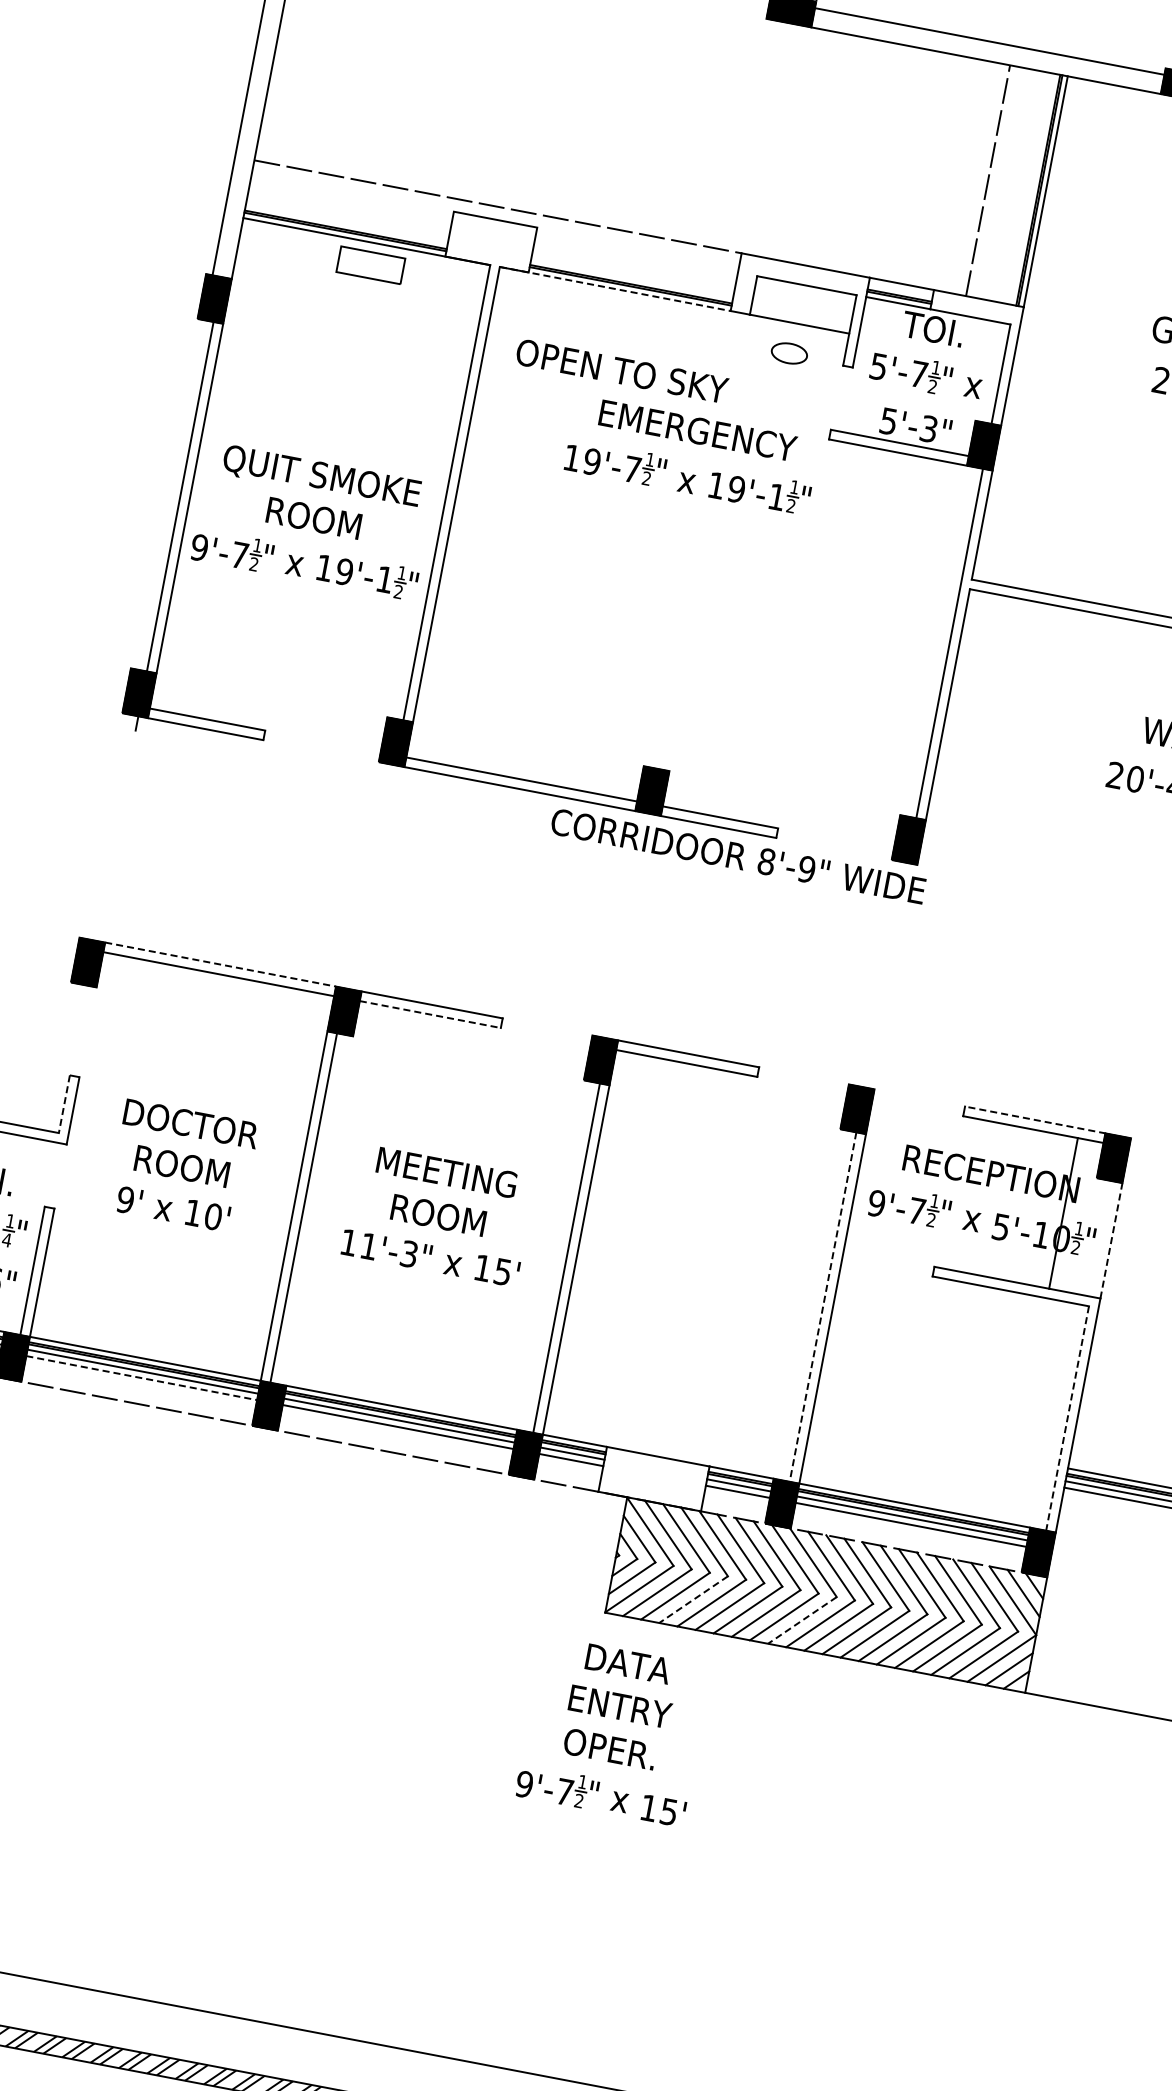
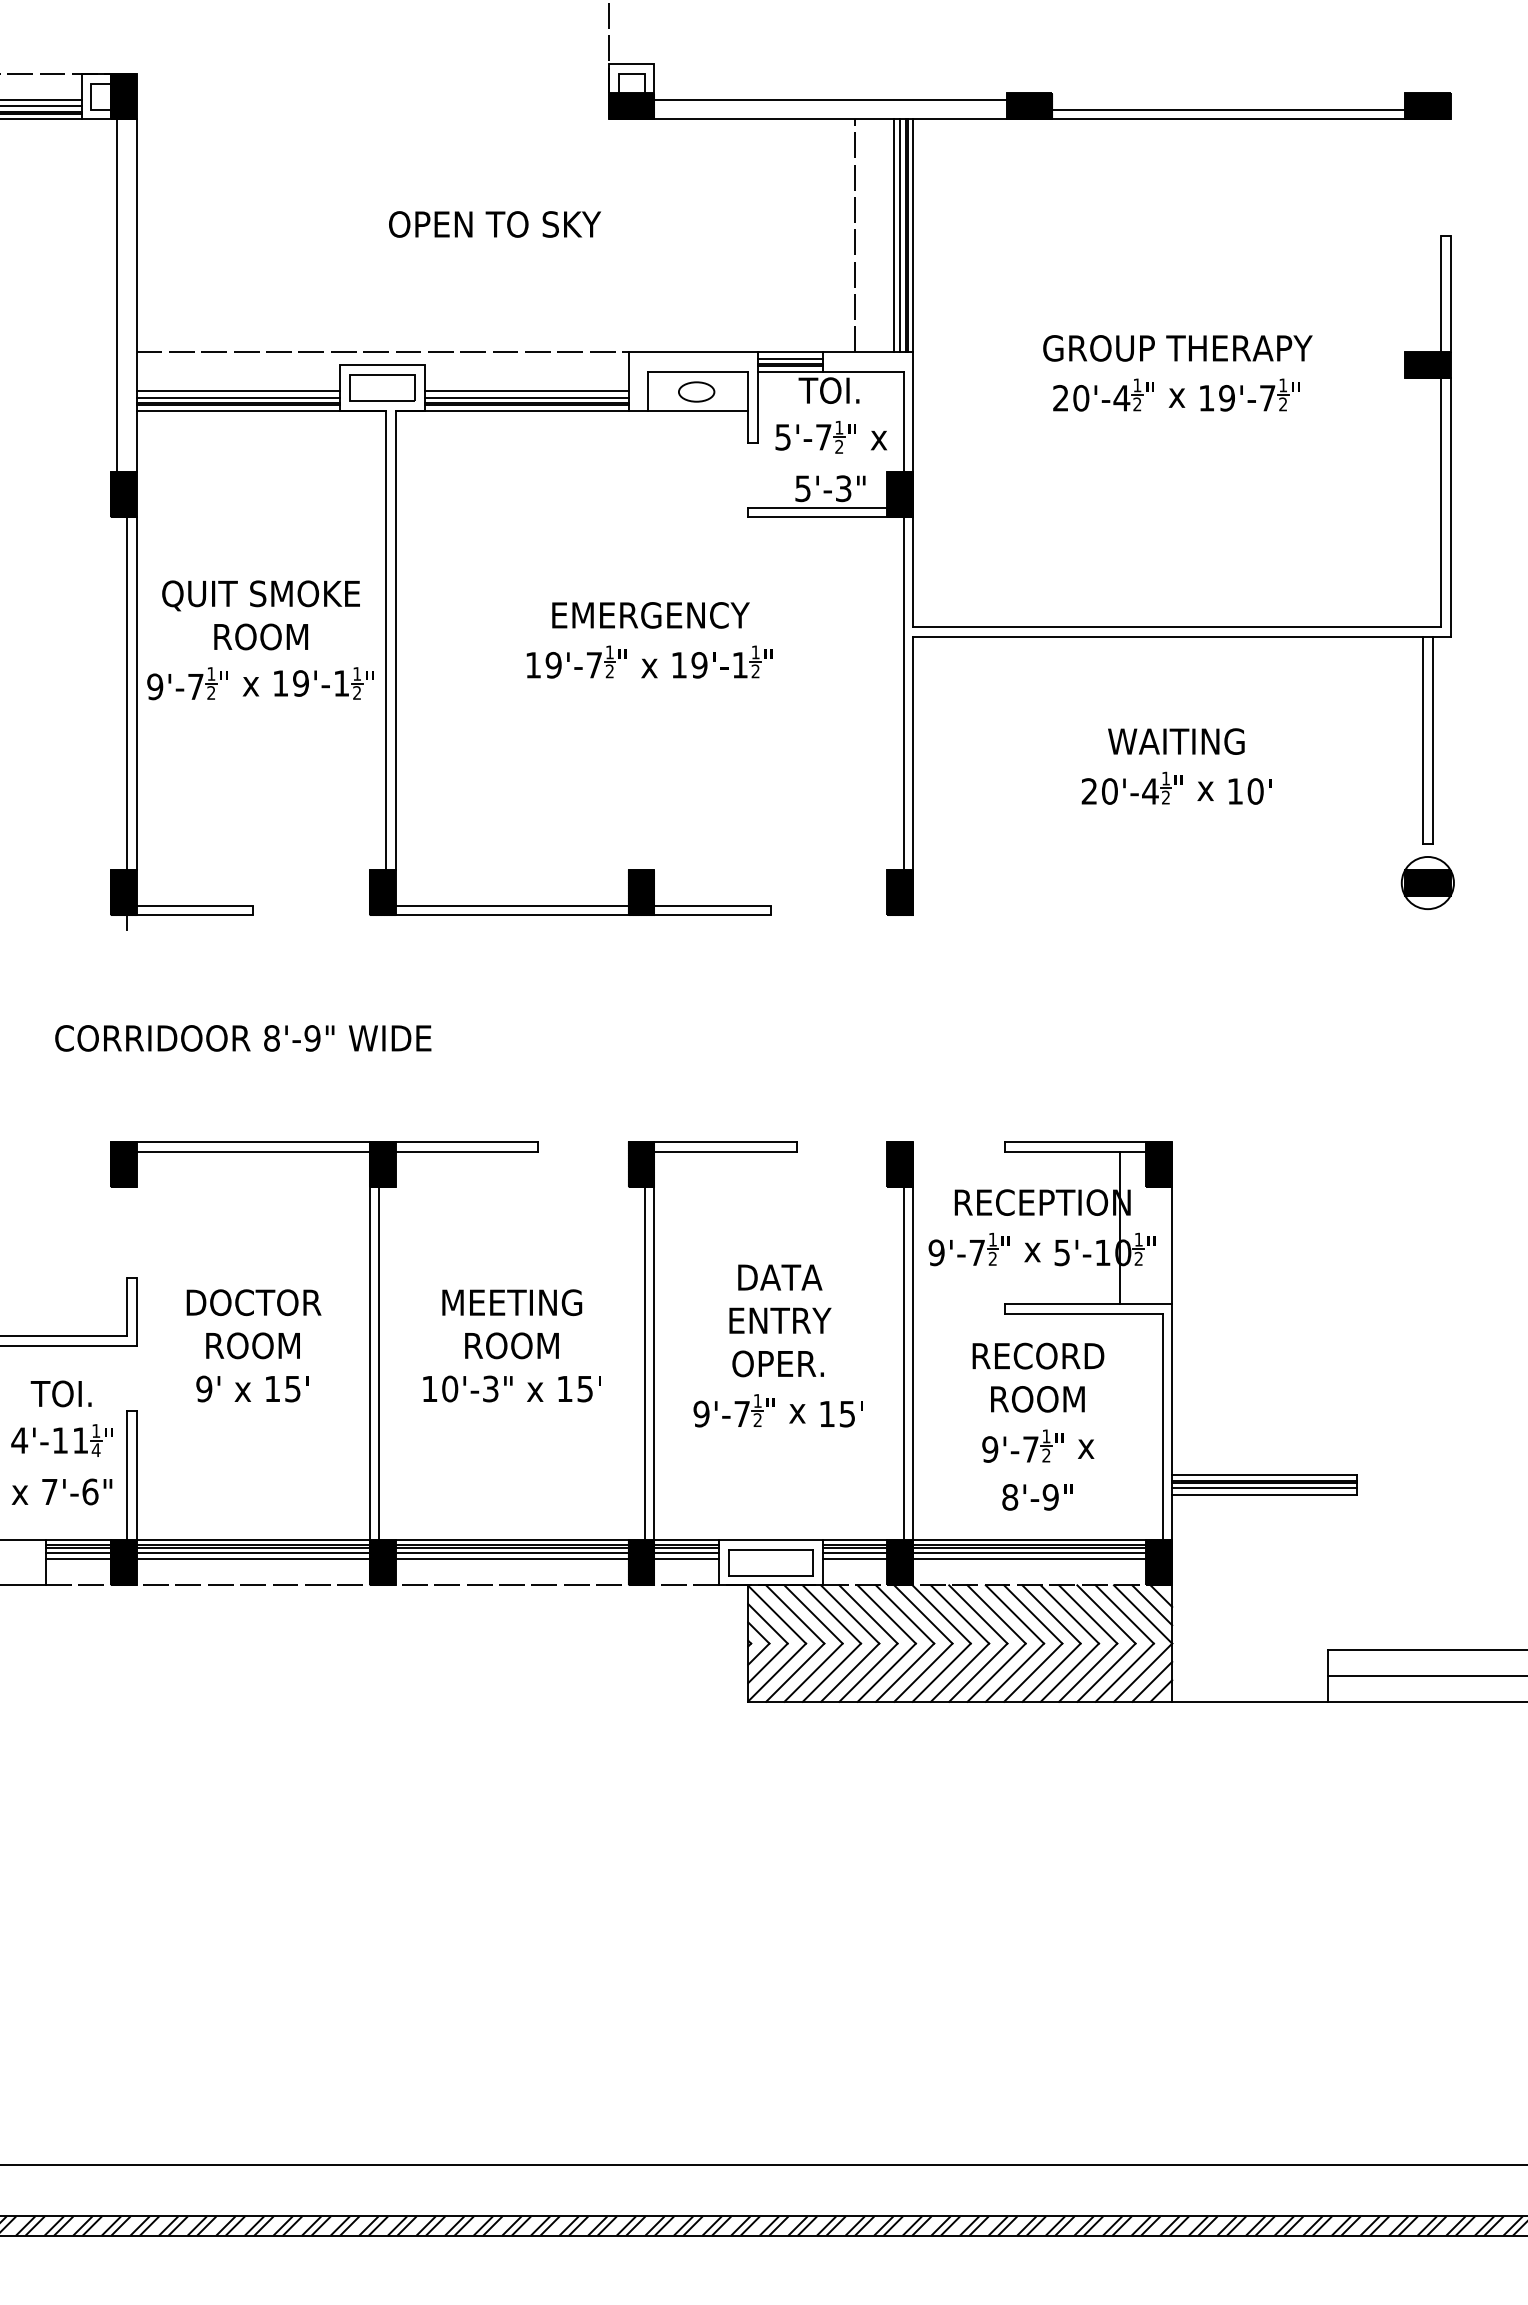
line: (1026, 187) -> (893, 235), added
line: (1033, 189) -> (900, 235), added
line: (347, 218) -> (238, 391), added
line: (346, 224) -> (238, 397), added
part: (370, 264) -> (382, 387), moved
line: (633, 272) -> (526, 391), added
line: (632, 278) -> (526, 397), added
line: (615, 289) -> (512, 410), dashed -> solid
line: (899, 289) -> (789, 358), added
part: (789, 352) -> (696, 391), moved
text: (622, 371) -> (495, 224), moved
part: (694, 443) -> (649, 628), moved
part: (312, 521) -> (260, 640), moved
text: (738, 856) -> (243, 1038), moved
line: (221, 964) -> (253, 1141), dashed -> solid
line: (431, 1014) -> (467, 1151), dashed -> solid
line: (63, 1104) -> (126, 1307), dashed -> solid
line: (1035, 1119) -> (1075, 1141), dashed -> solid
text: (213, 1216) -> (292, 1388), 10 -> 15
line: (1111, 1240) -> (1172, 1245), dashed -> solid
text: (369, 1246) -> (450, 1388), 11'-3" -> 10'-3"
line: (822, 1307) -> (903, 1364), dashed -> solid
line: (142, 1378) -> (253, 1559), dashed -> solid
part: (948, 1399) -> (1043, 1430), added
line: (1067, 1419) -> (1162, 1427), dashed -> solid
part: (653, 1478) -> (770, 1562), added
line: (693, 1600) -> (831, 1673), dashed -> solid
line: (802, 1621) -> (941, 1673), dashed -> solid
part: (612, 1736) -> (778, 1351), moved

